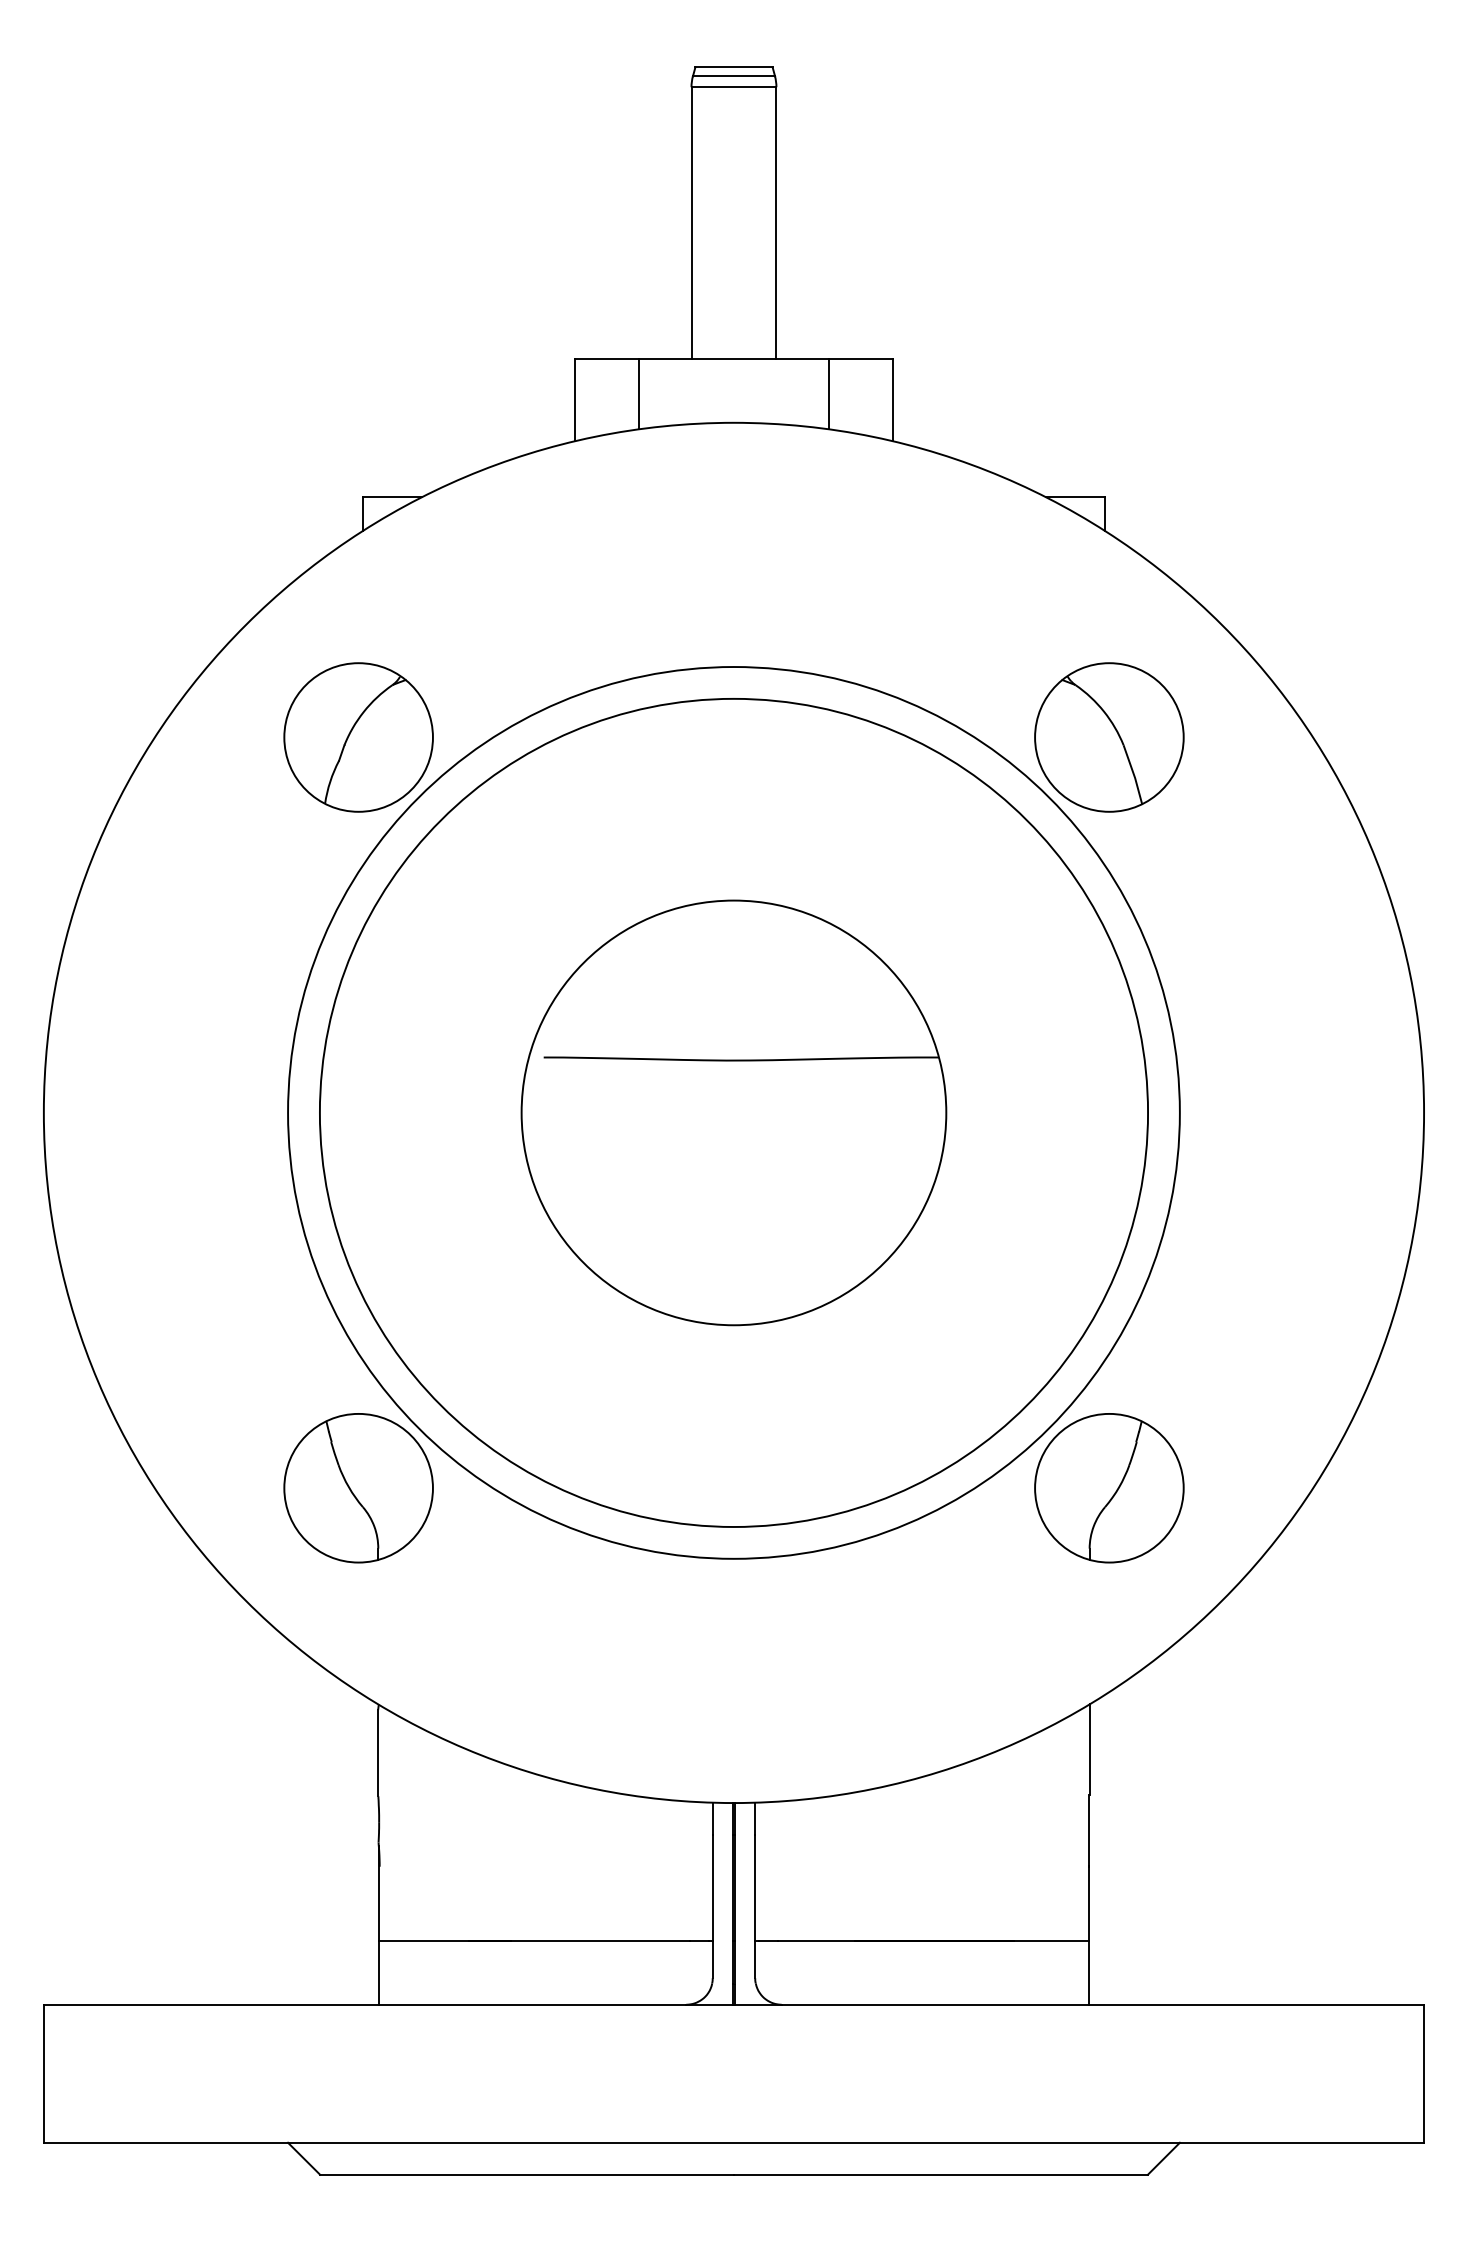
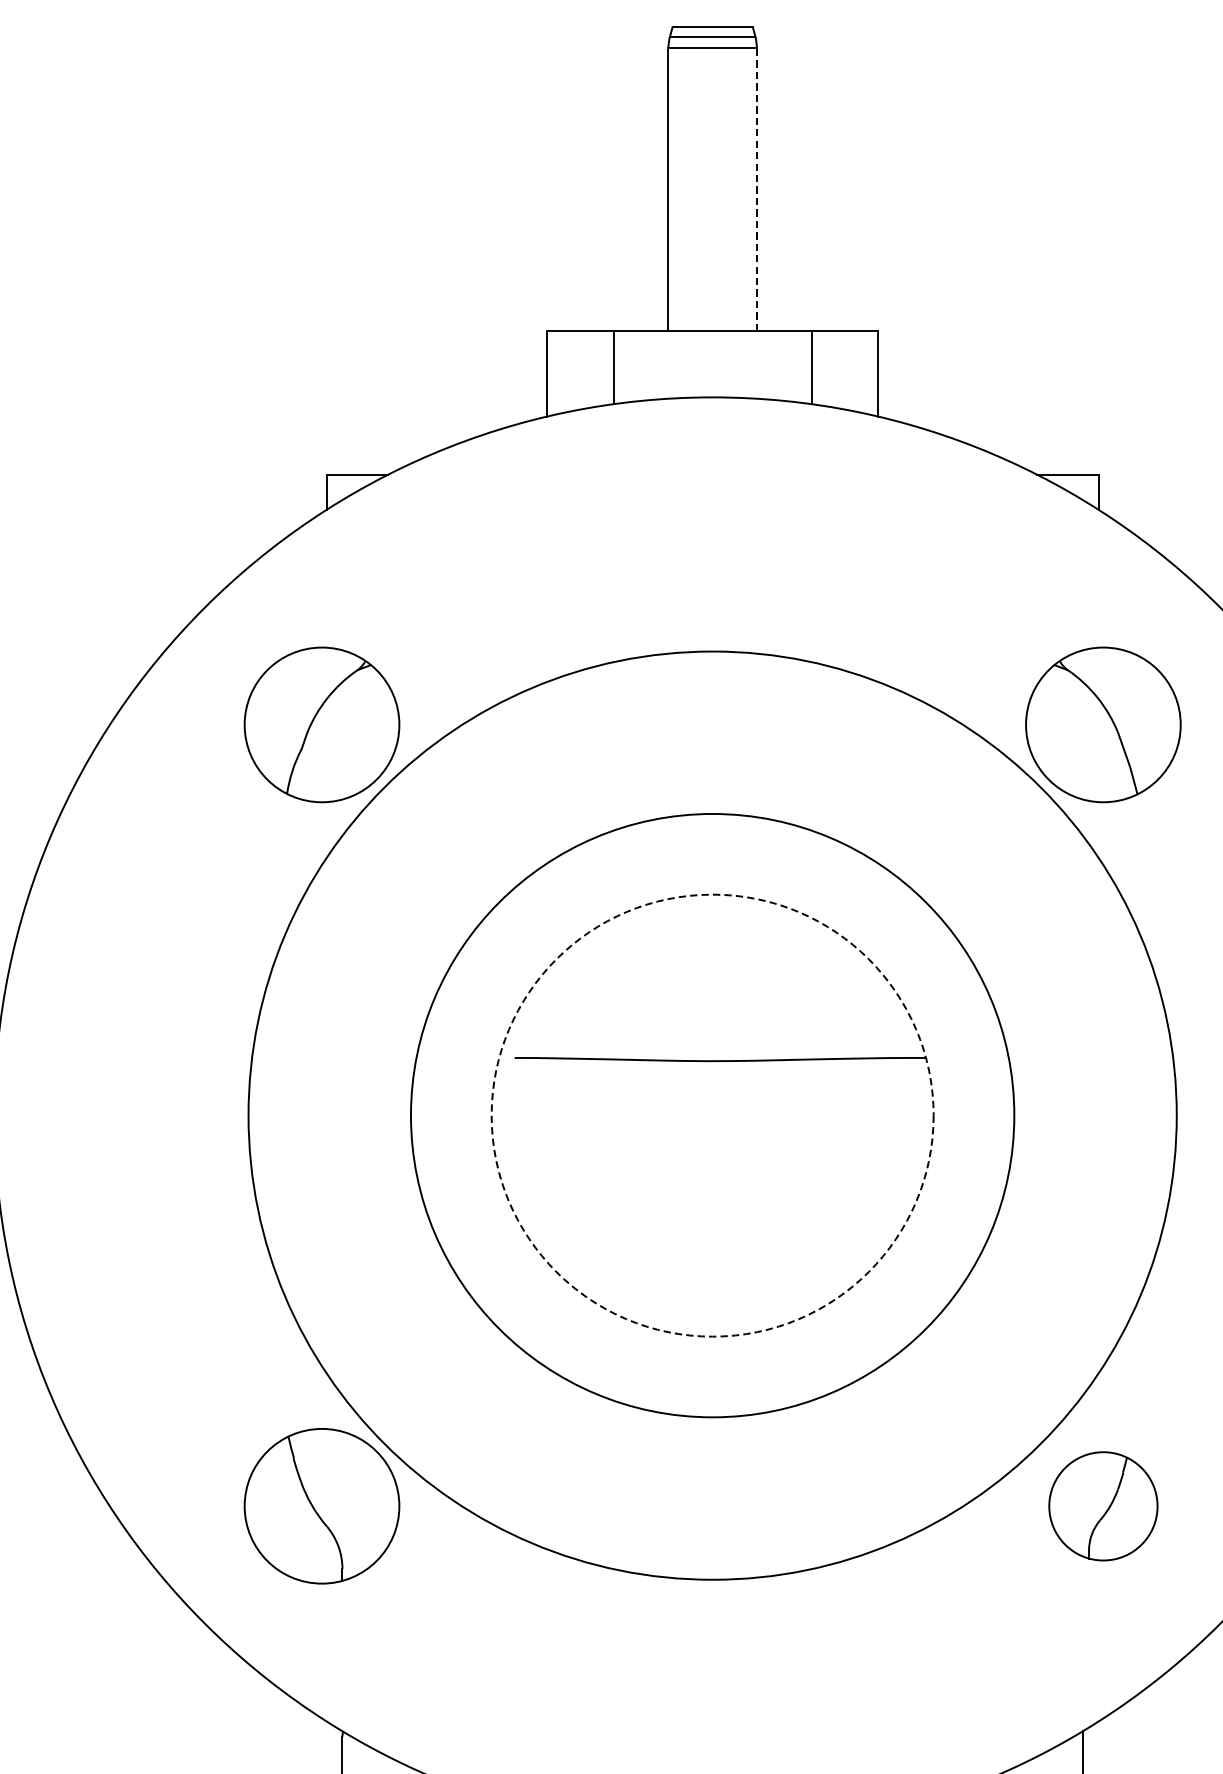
line: (776, 223) -> (756, 189), solid -> dashed
circle: (733, 1112) -> (712, 1115), size x0.7
circle: (733, 1112) -> (712, 1115), solid -> dashed
part: (1109, 1488) -> (1103, 1506), size x0.7

